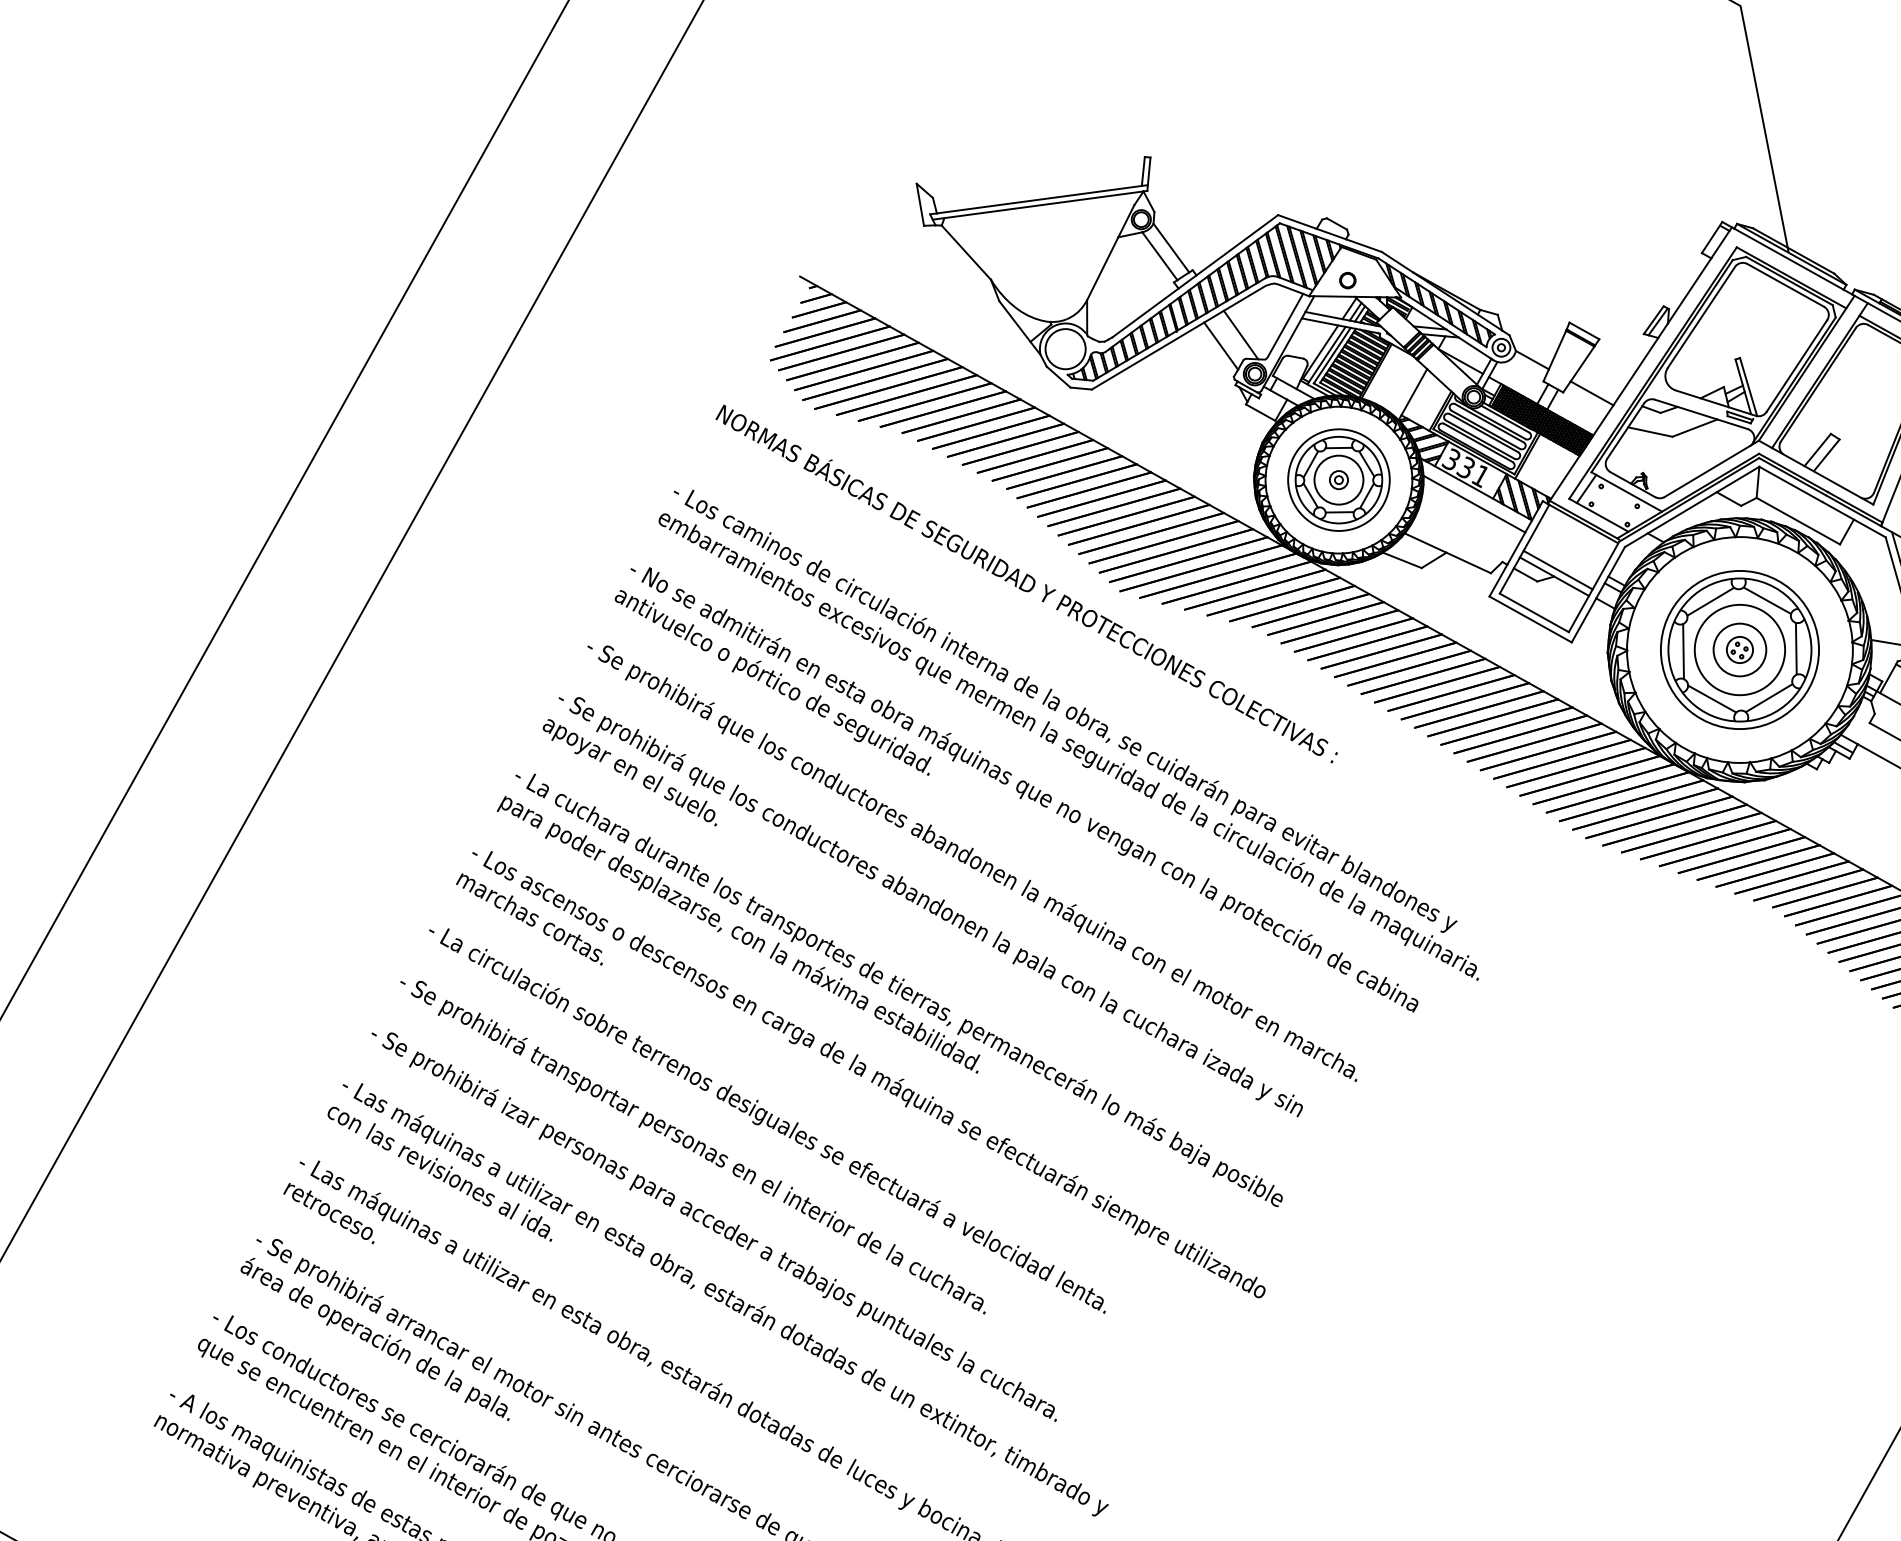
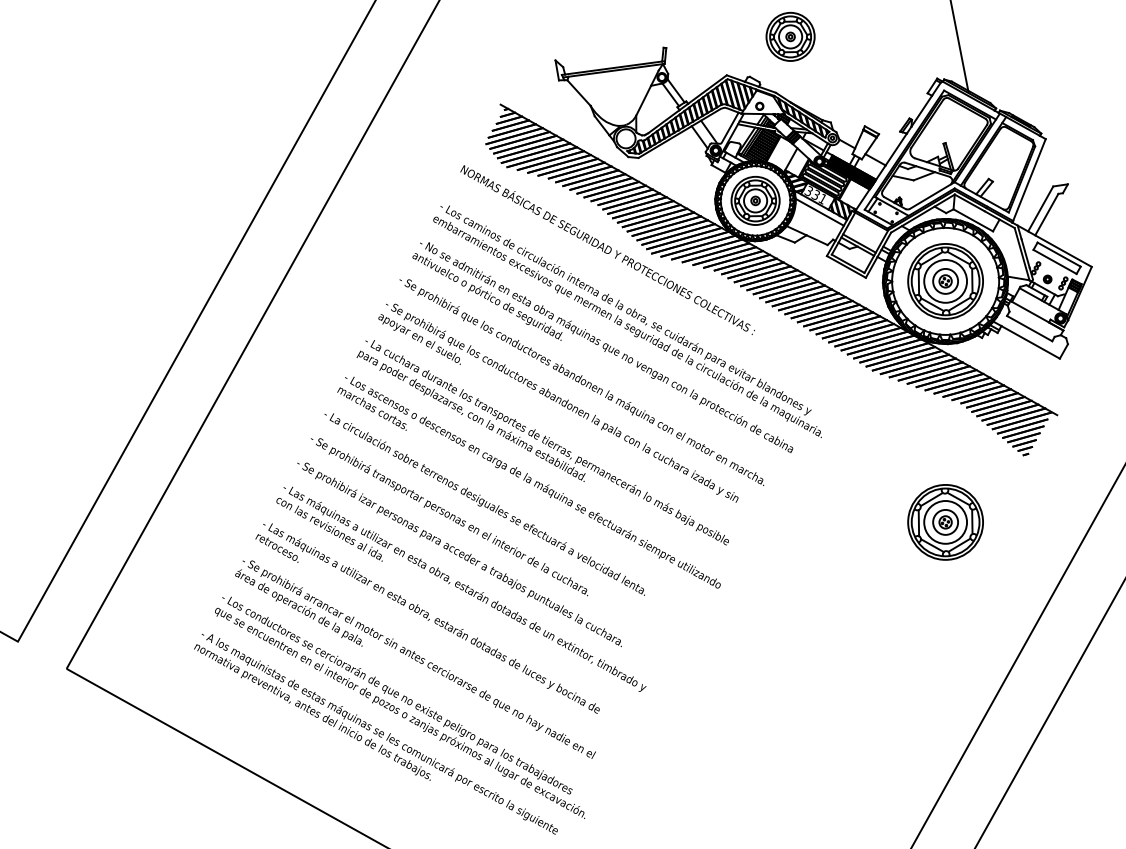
part: (1412, 133) -> (790, 36), added
part: (1739, 1158) -> (945, 522), added

